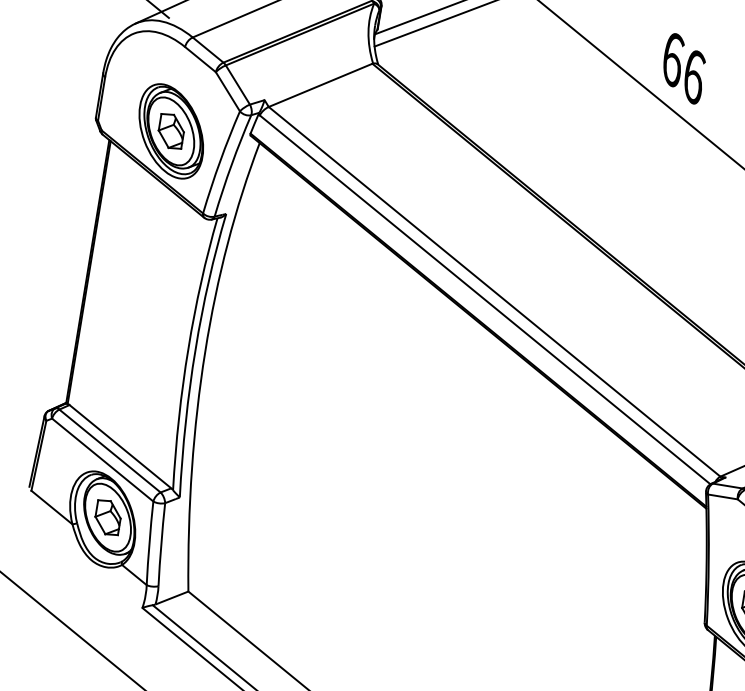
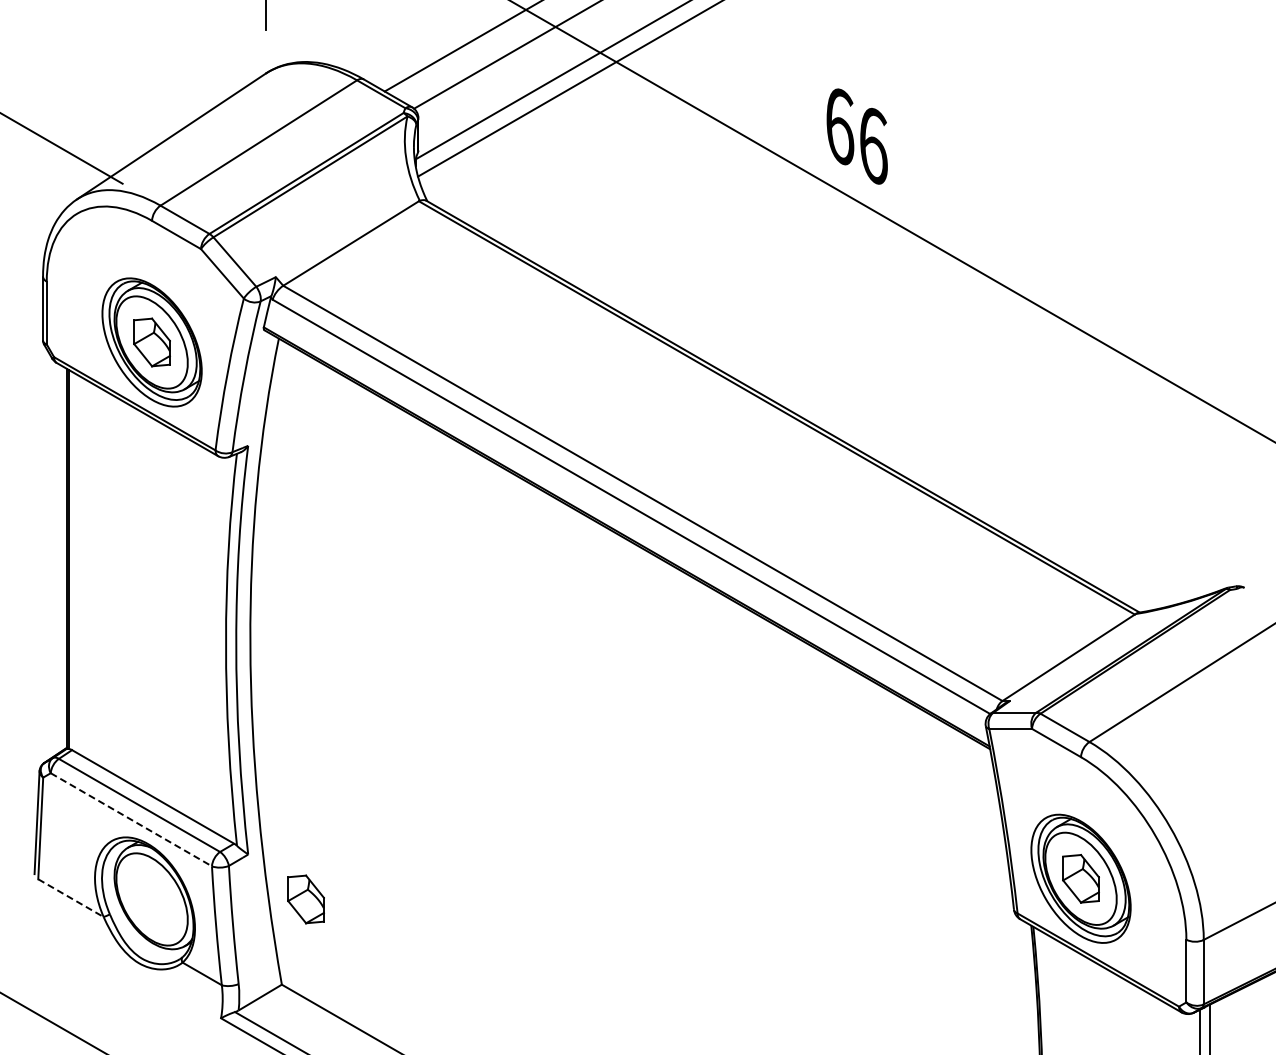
line: (102, 460) -> (131, 820), solid -> dashed
line: (51, 507) -> (70, 898), solid -> dashed
part: (107, 517) -> (305, 899), moved

